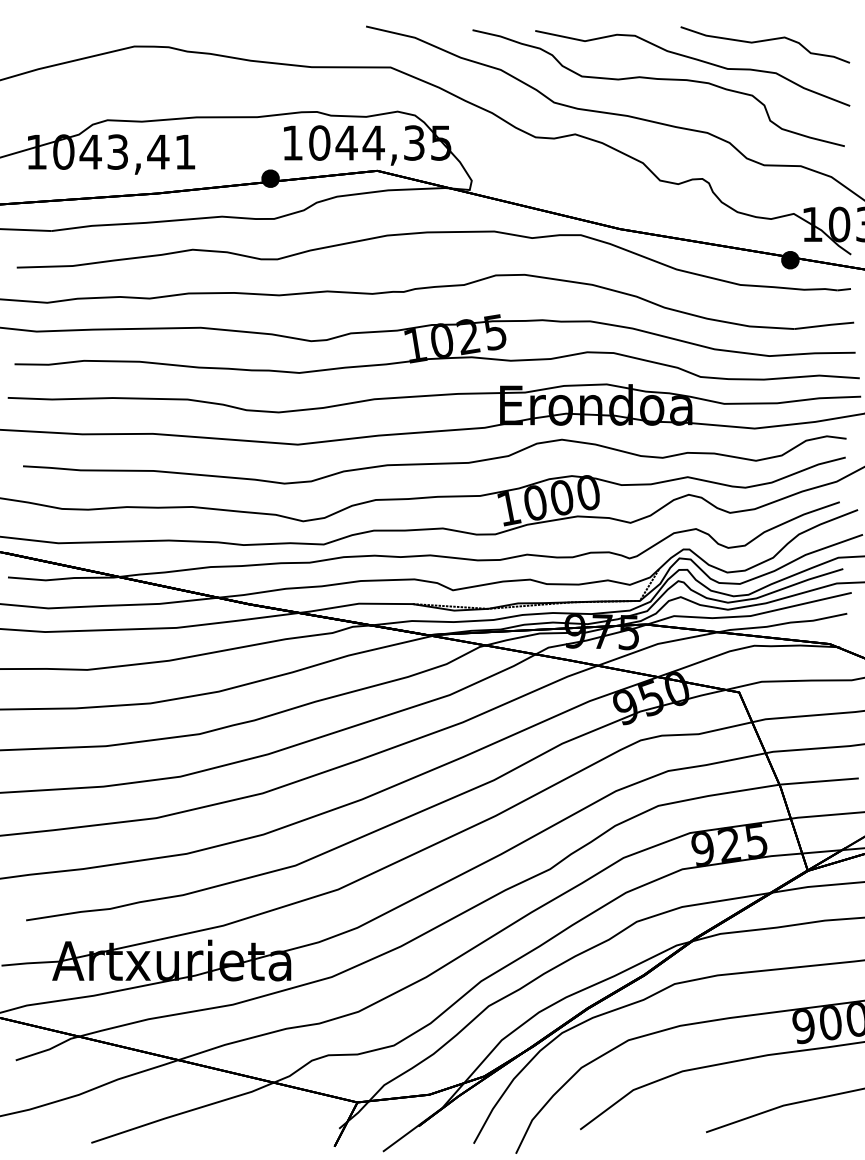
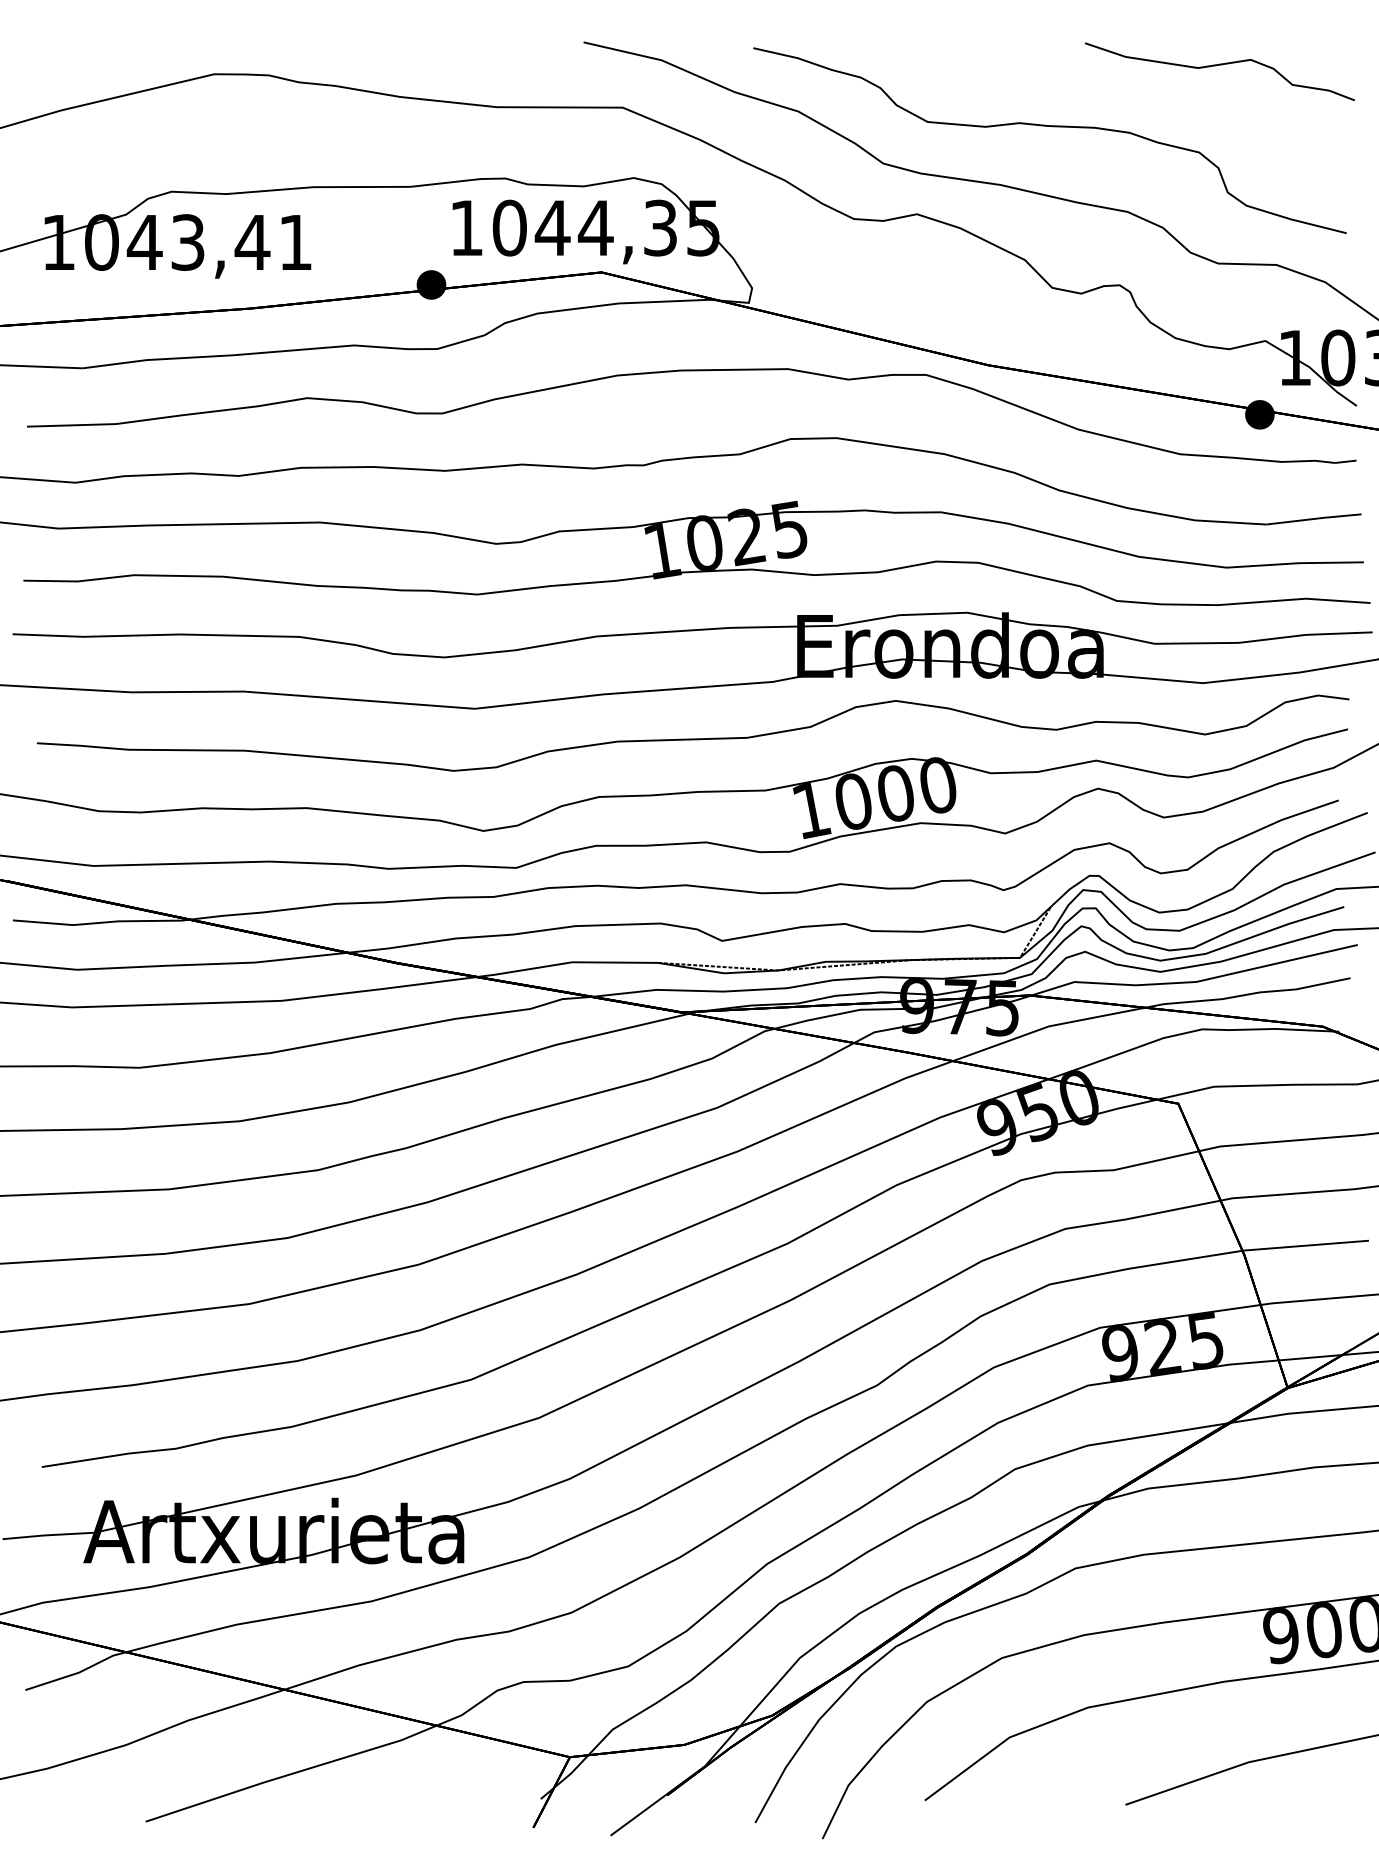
curve: (695, 60) -> (1108, 96), removed

